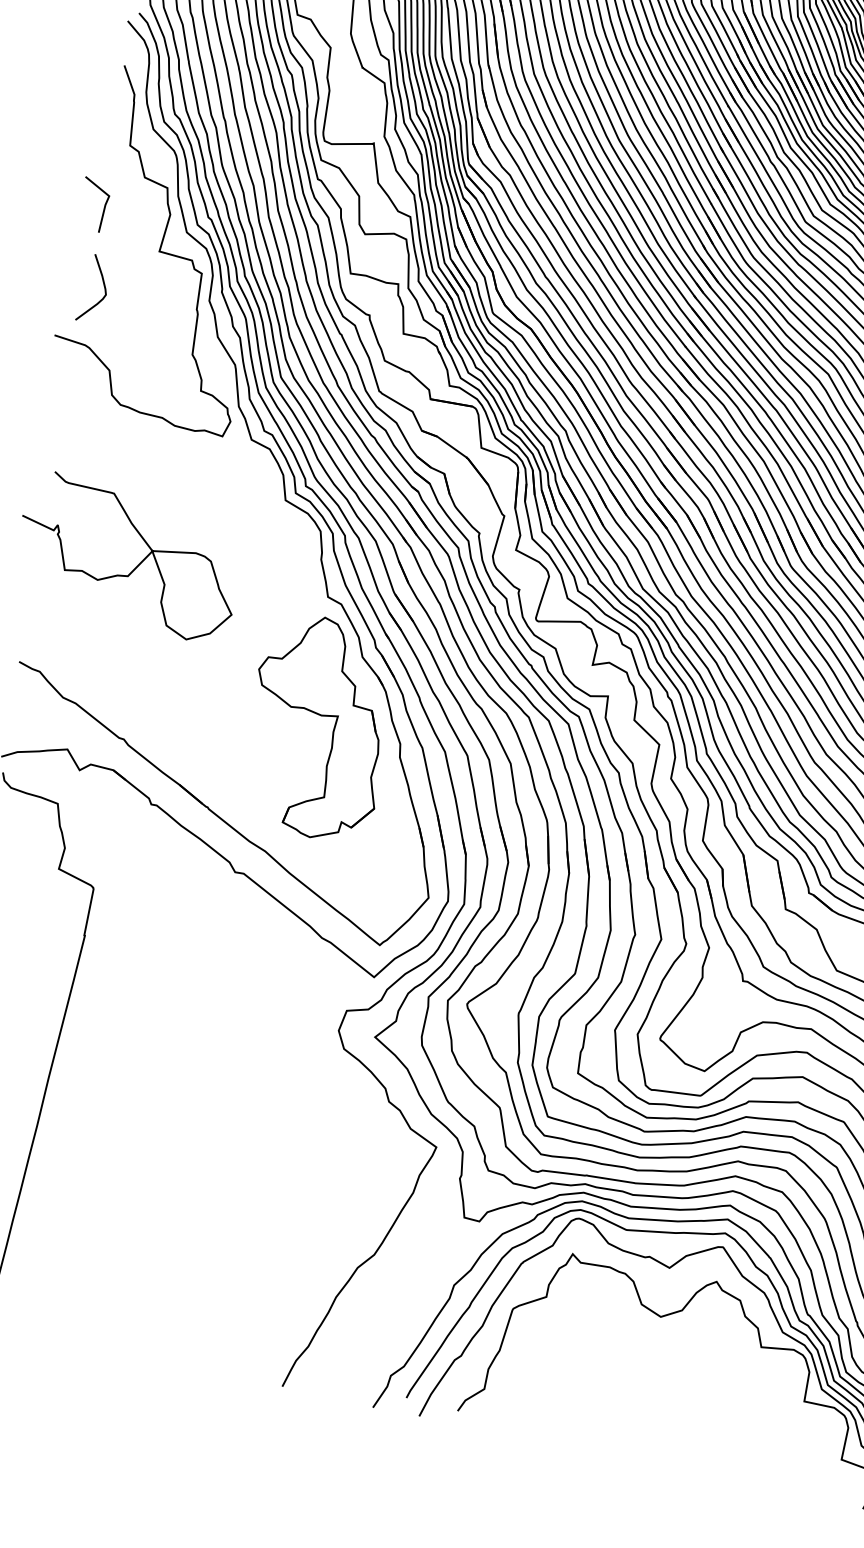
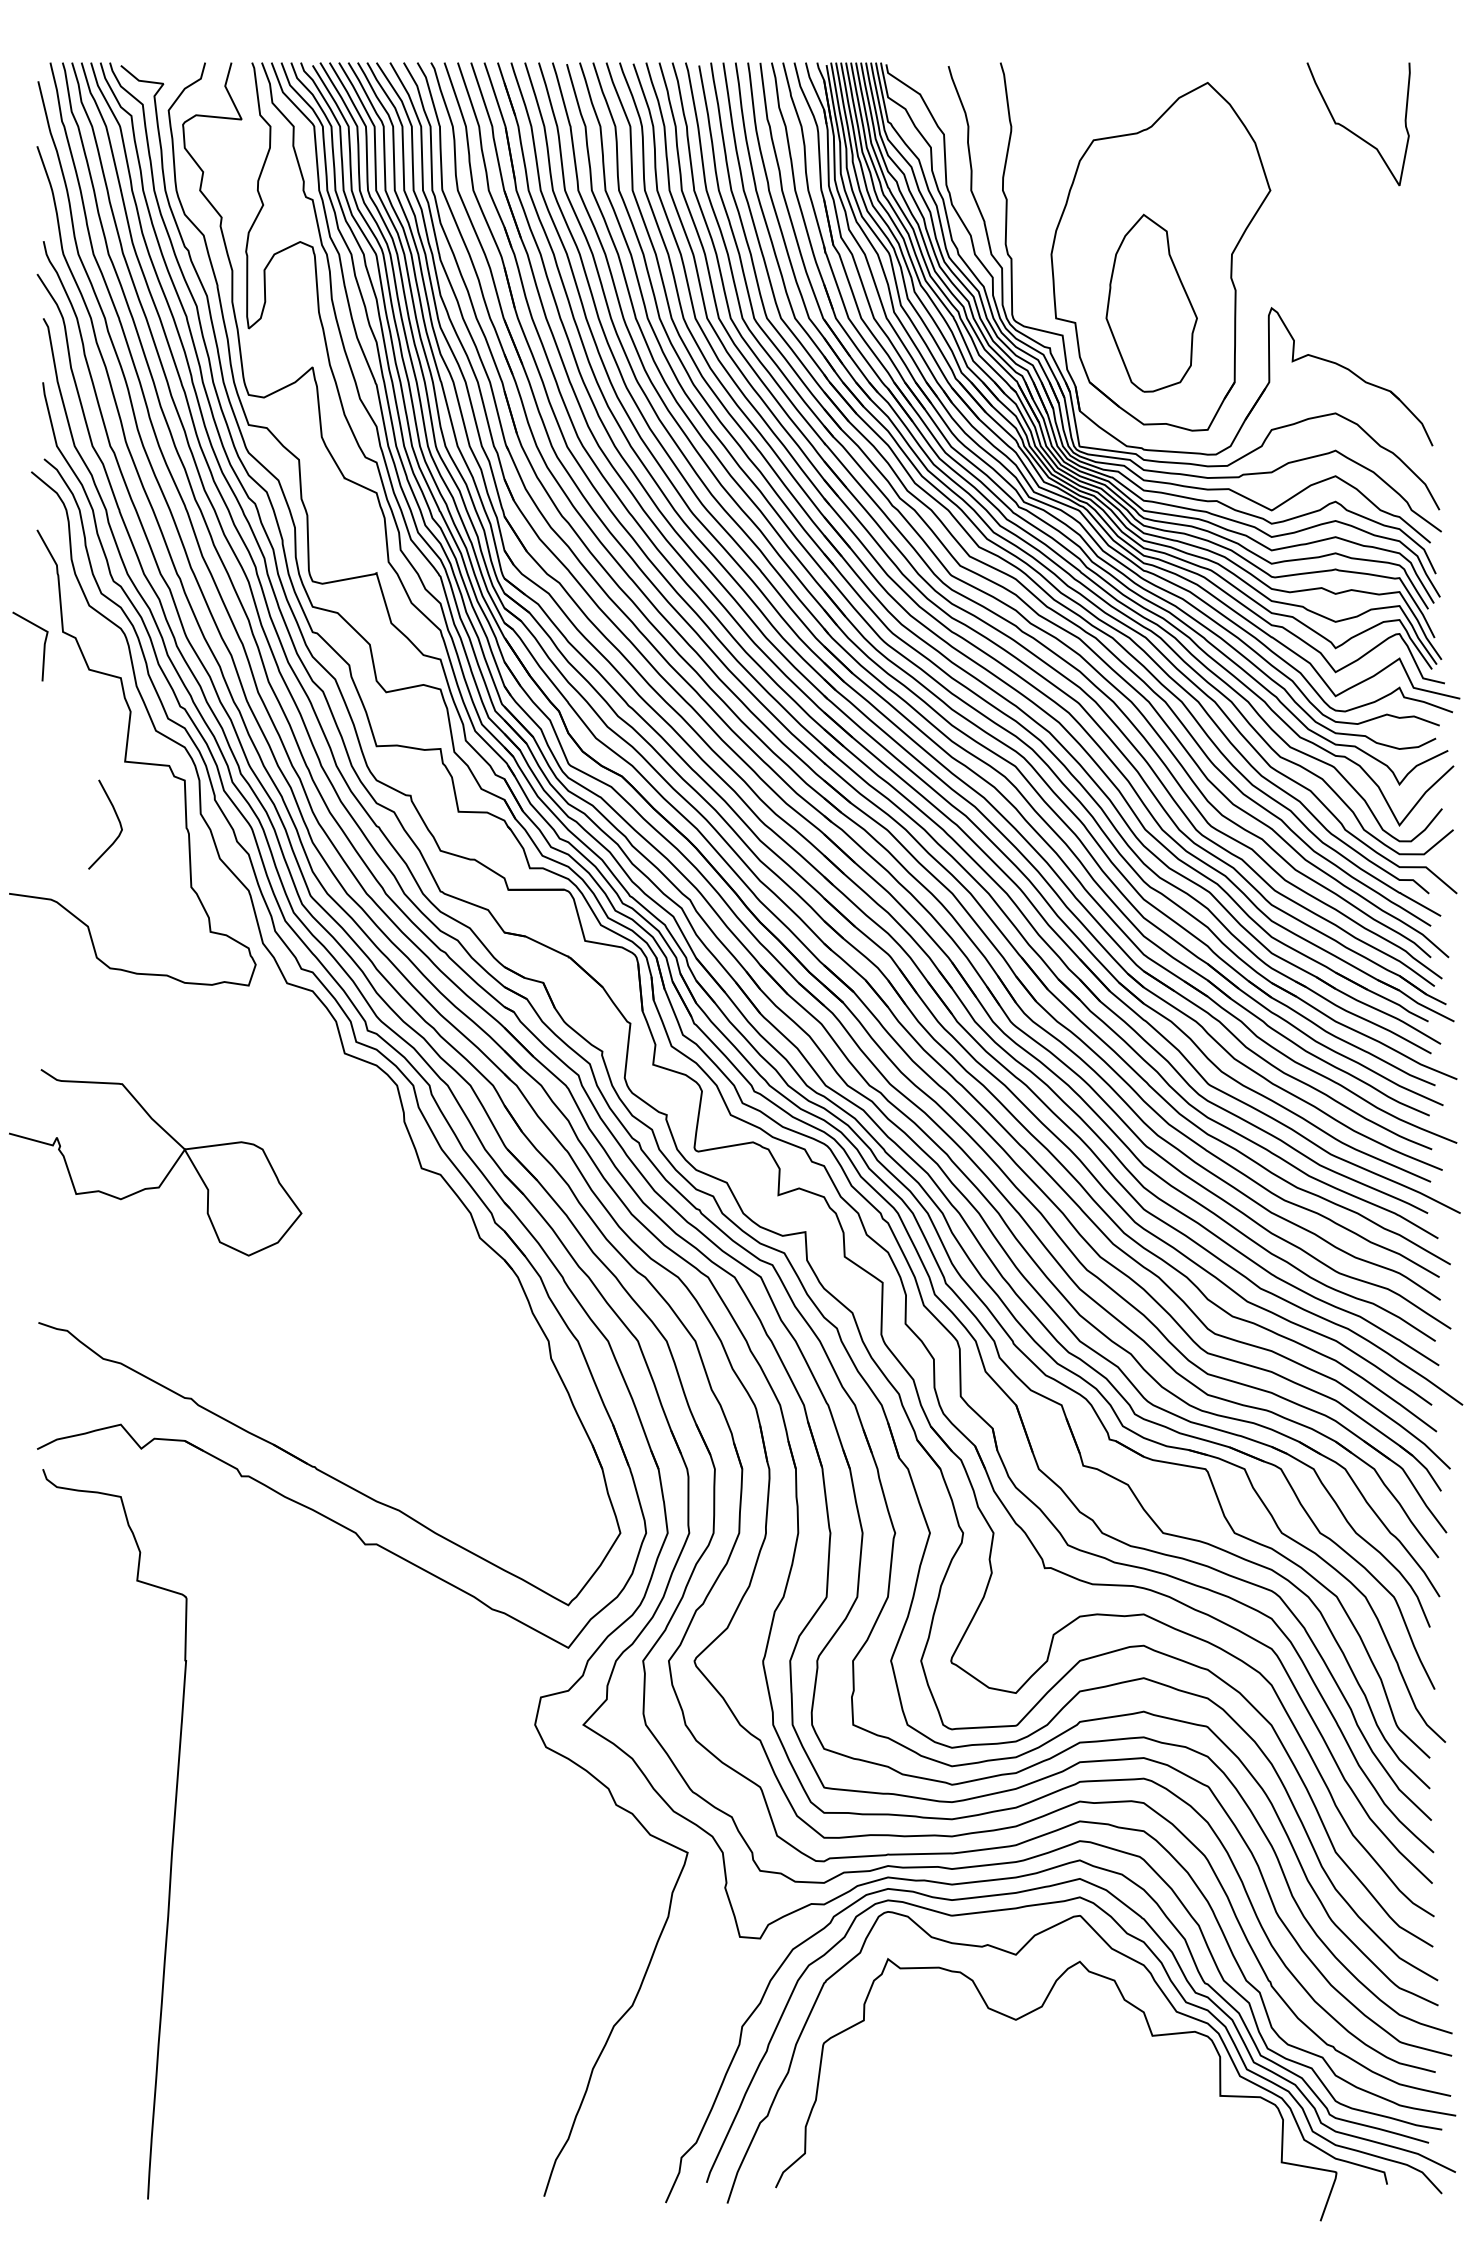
line: (104, 206) -> (43, 646), moved
curve: (103, 286) -> (117, 819), moved
part: (320, 716) -> (439, 1323), removed

